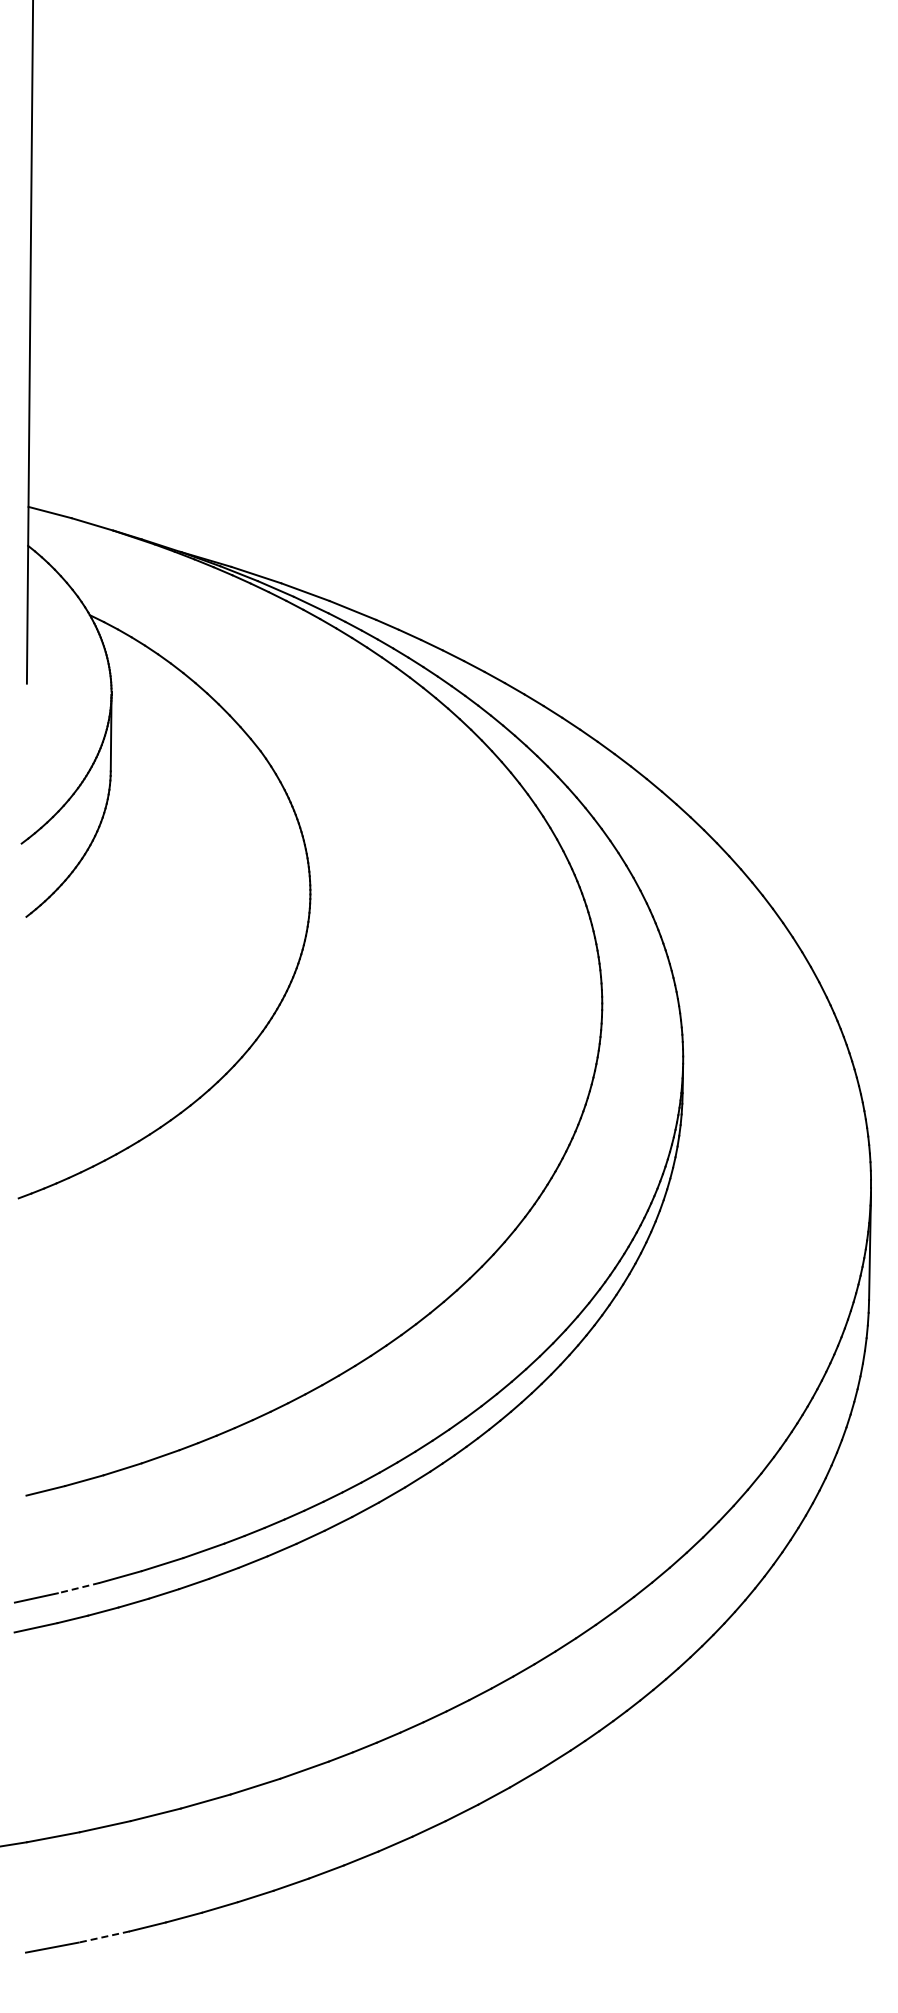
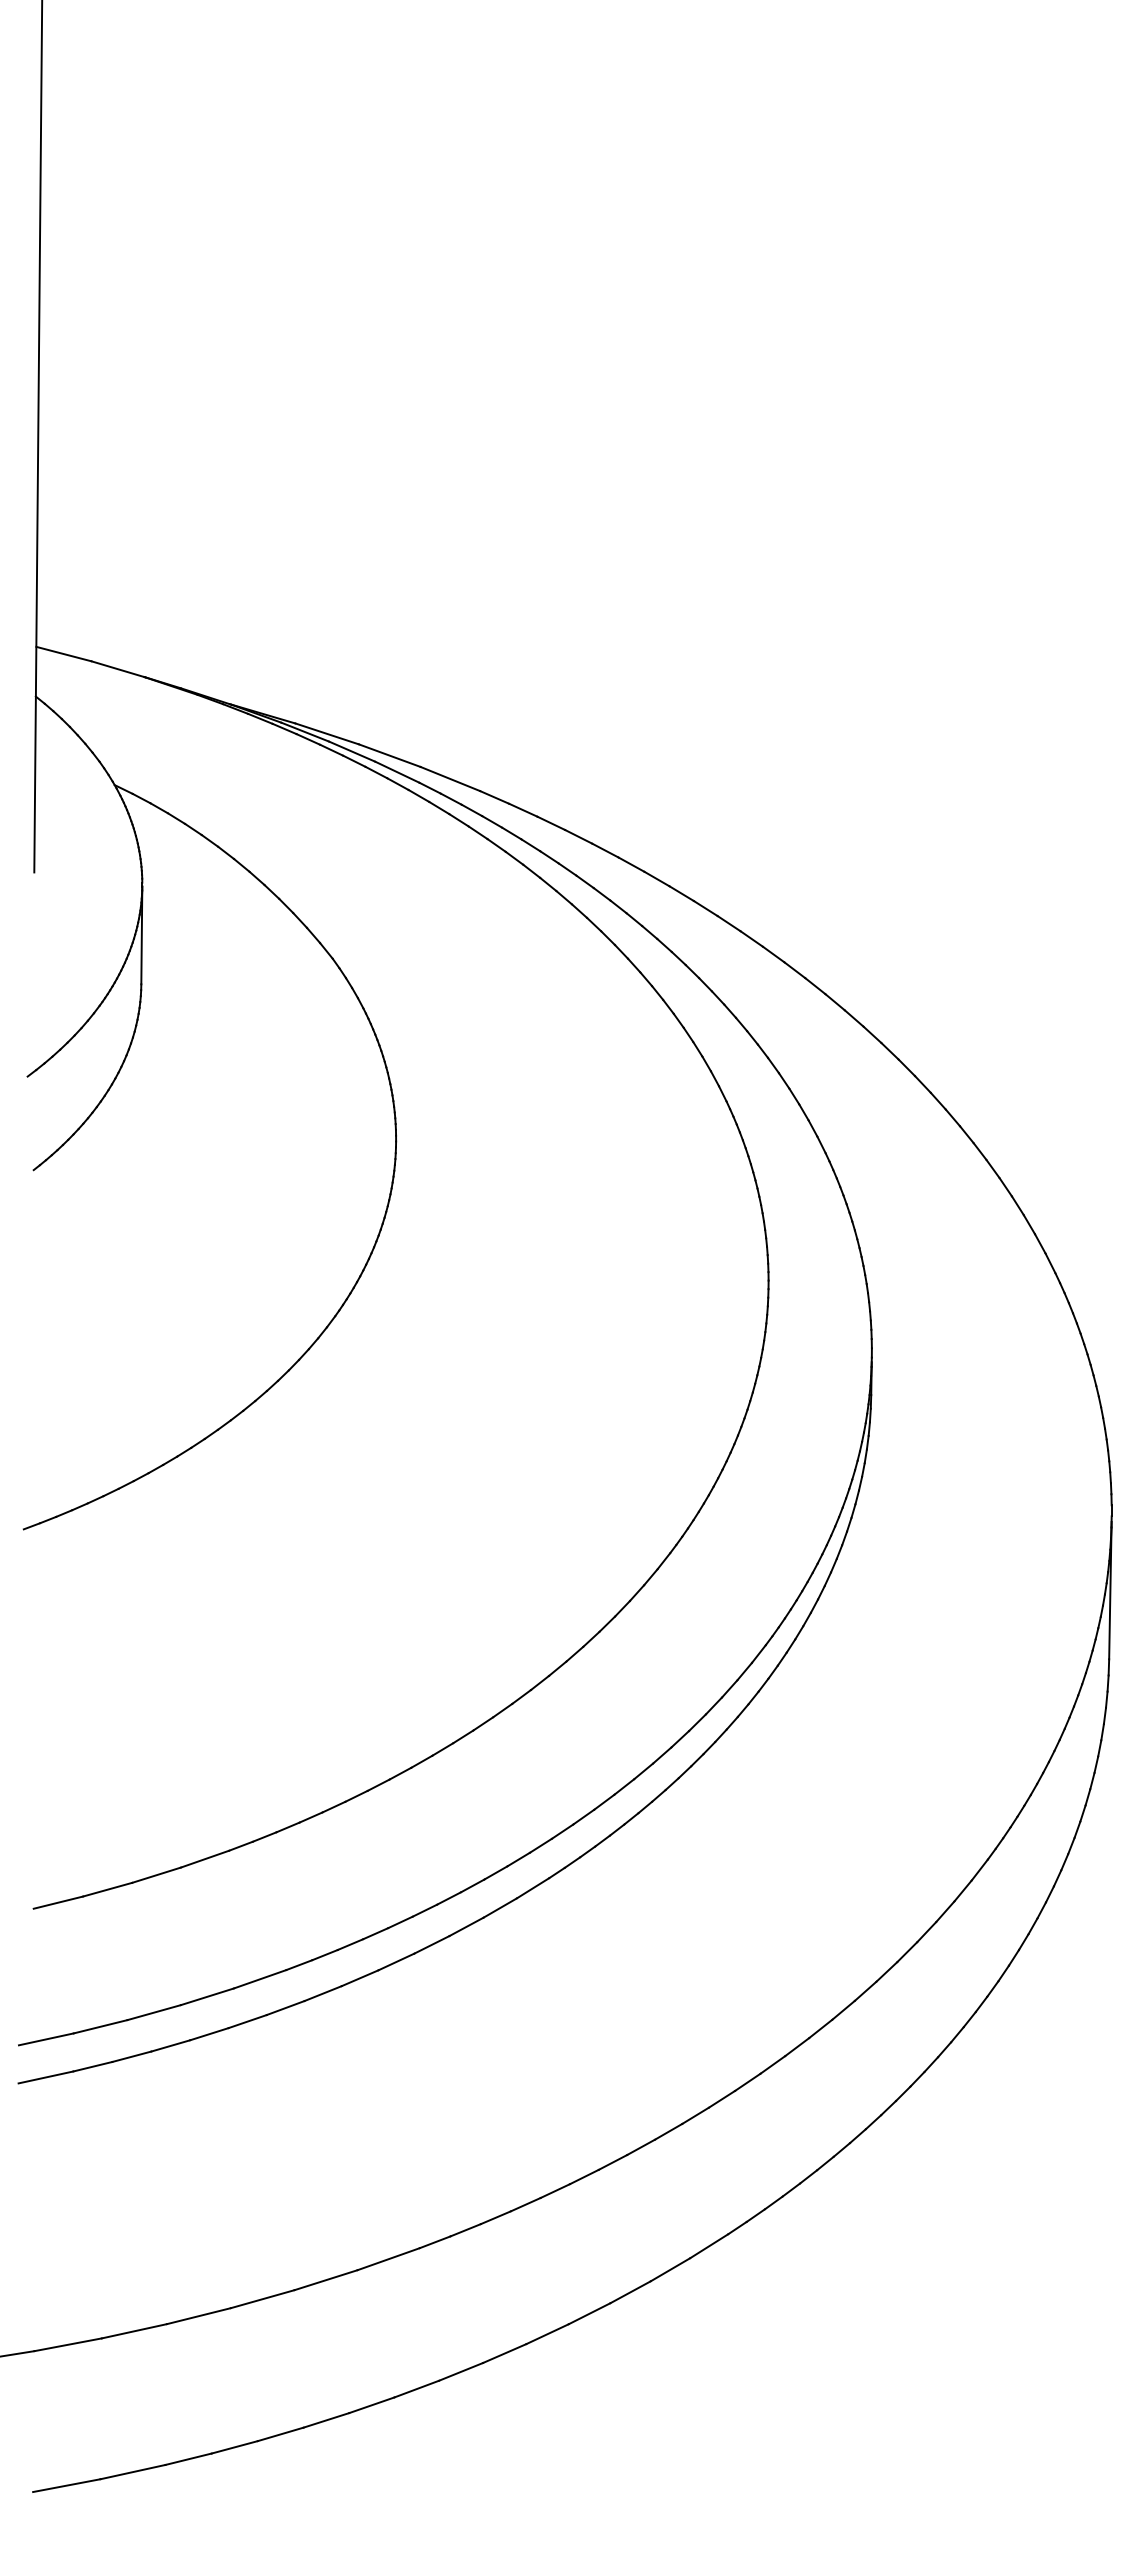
line: (78, 1588) -> (100, 2027), dashed -> solid
line: (103, 1937) -> (132, 2472), dashed -> solid

